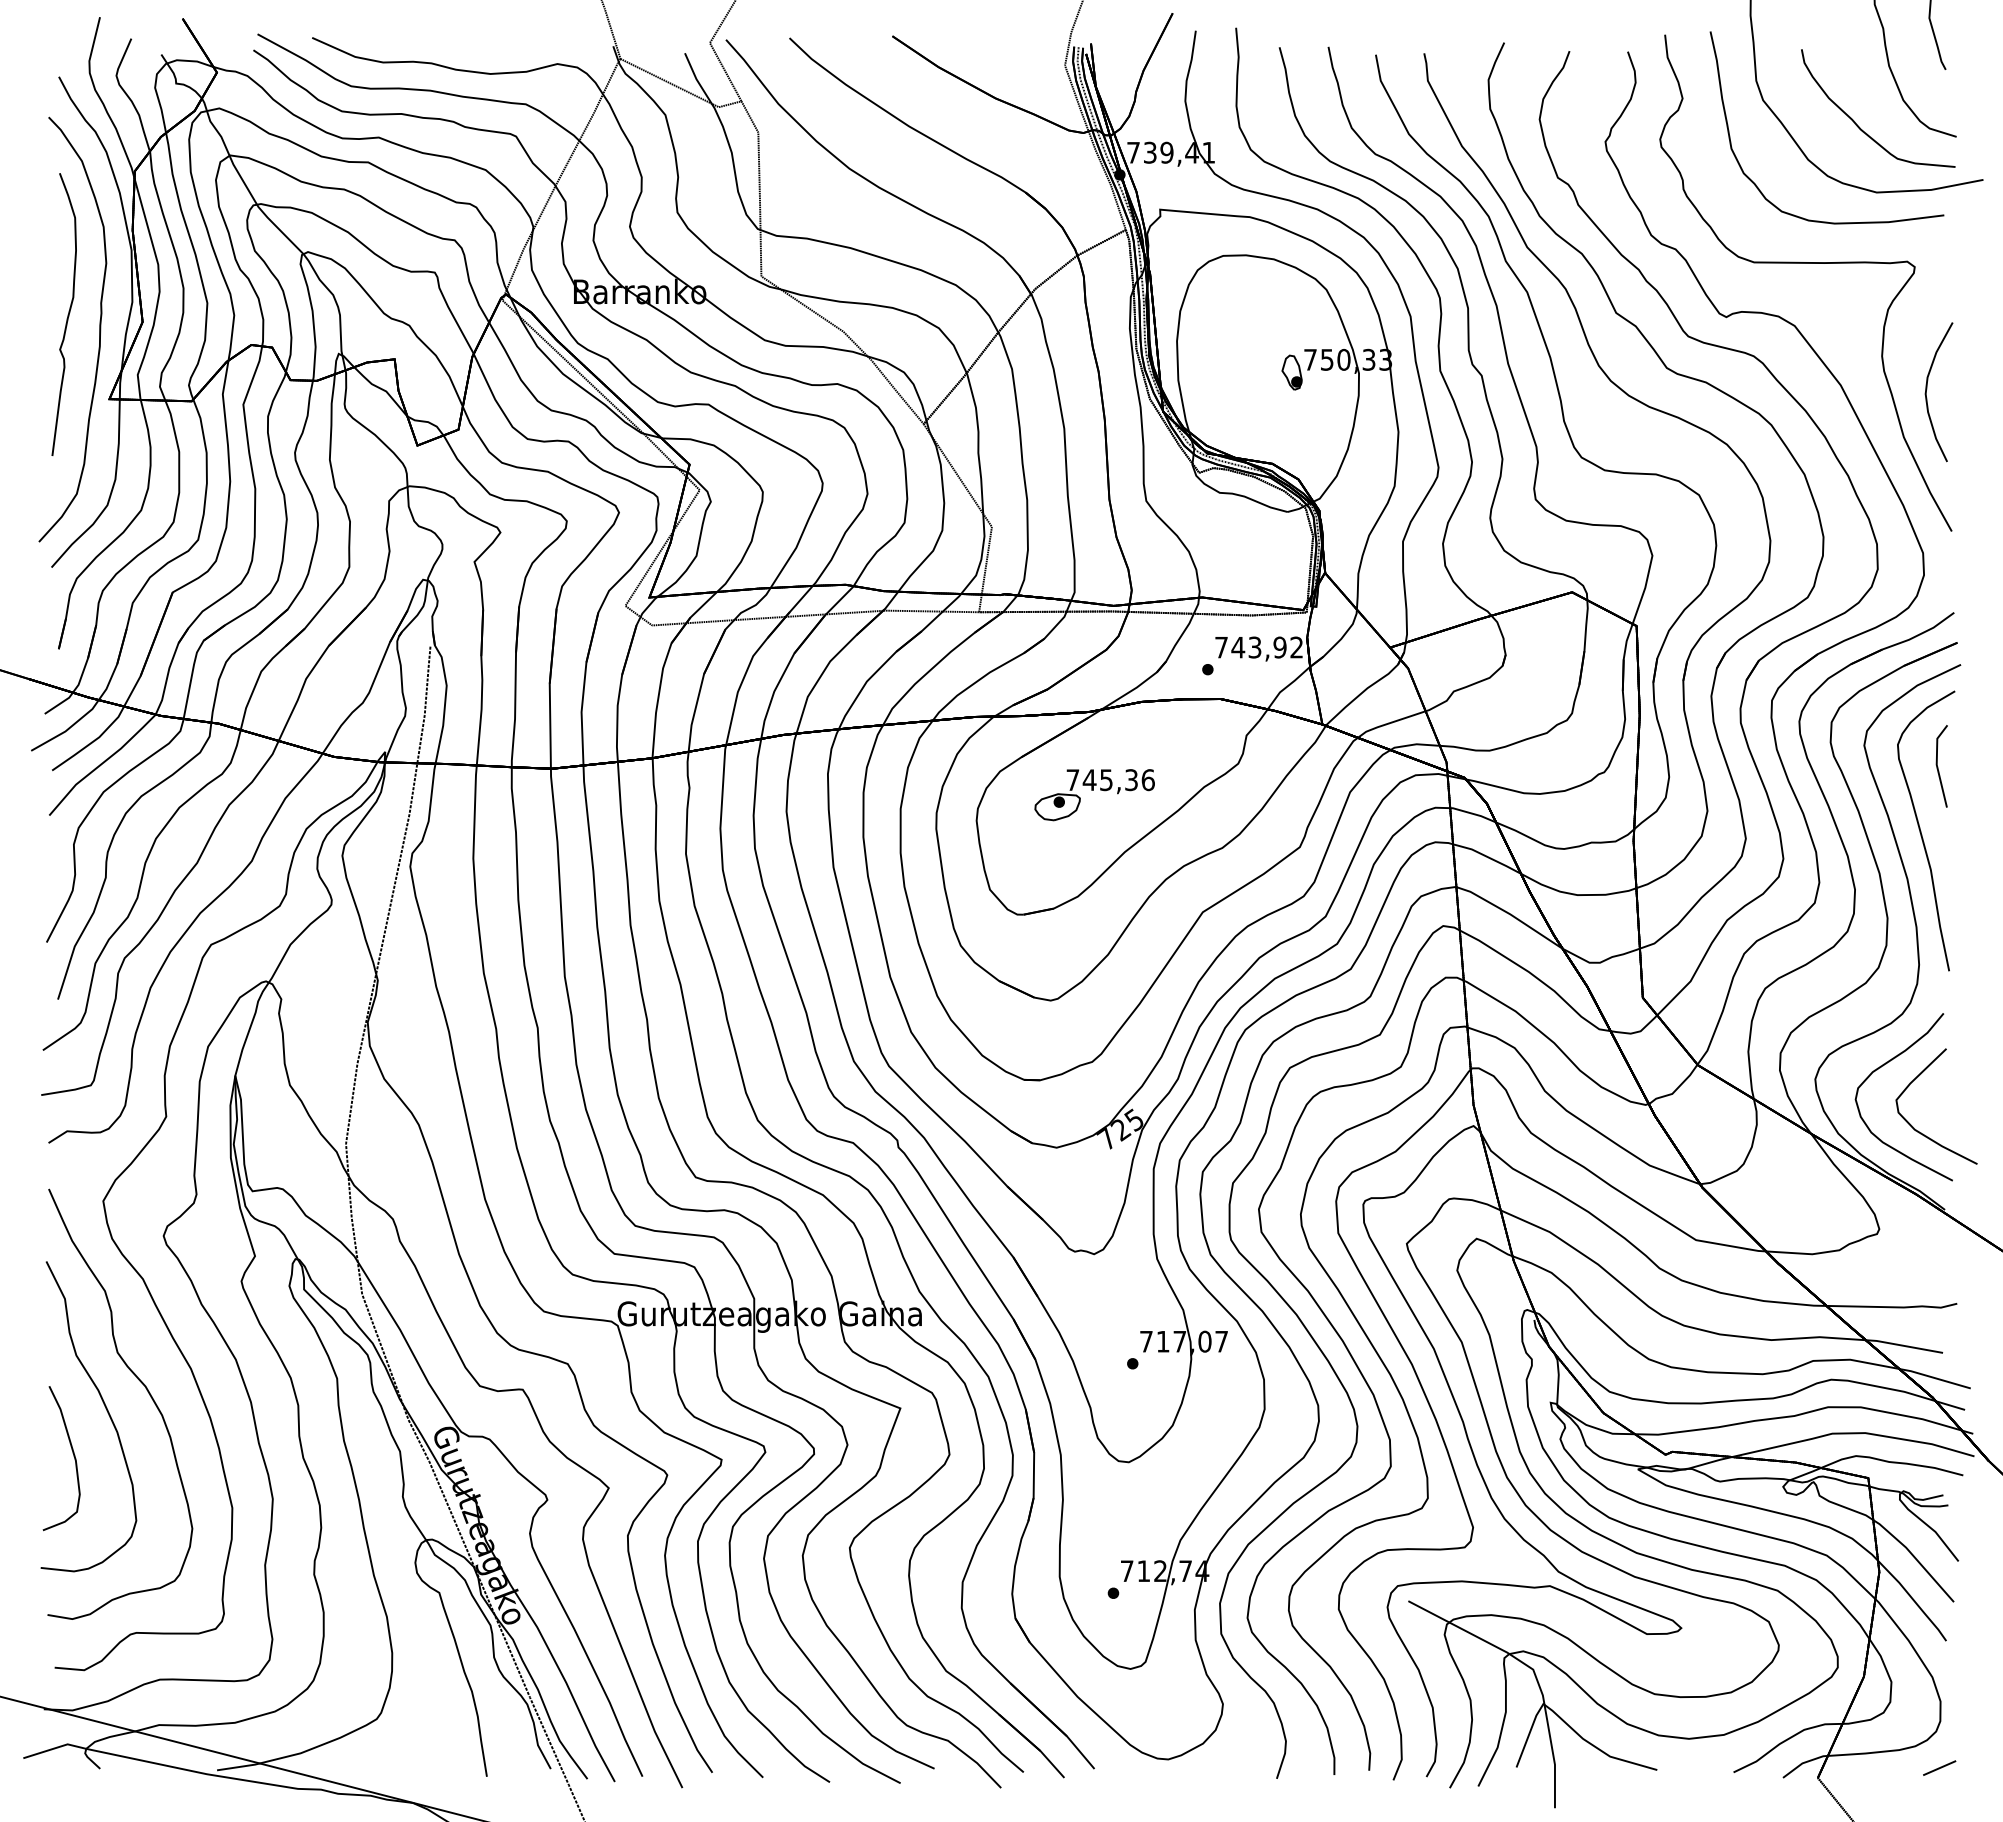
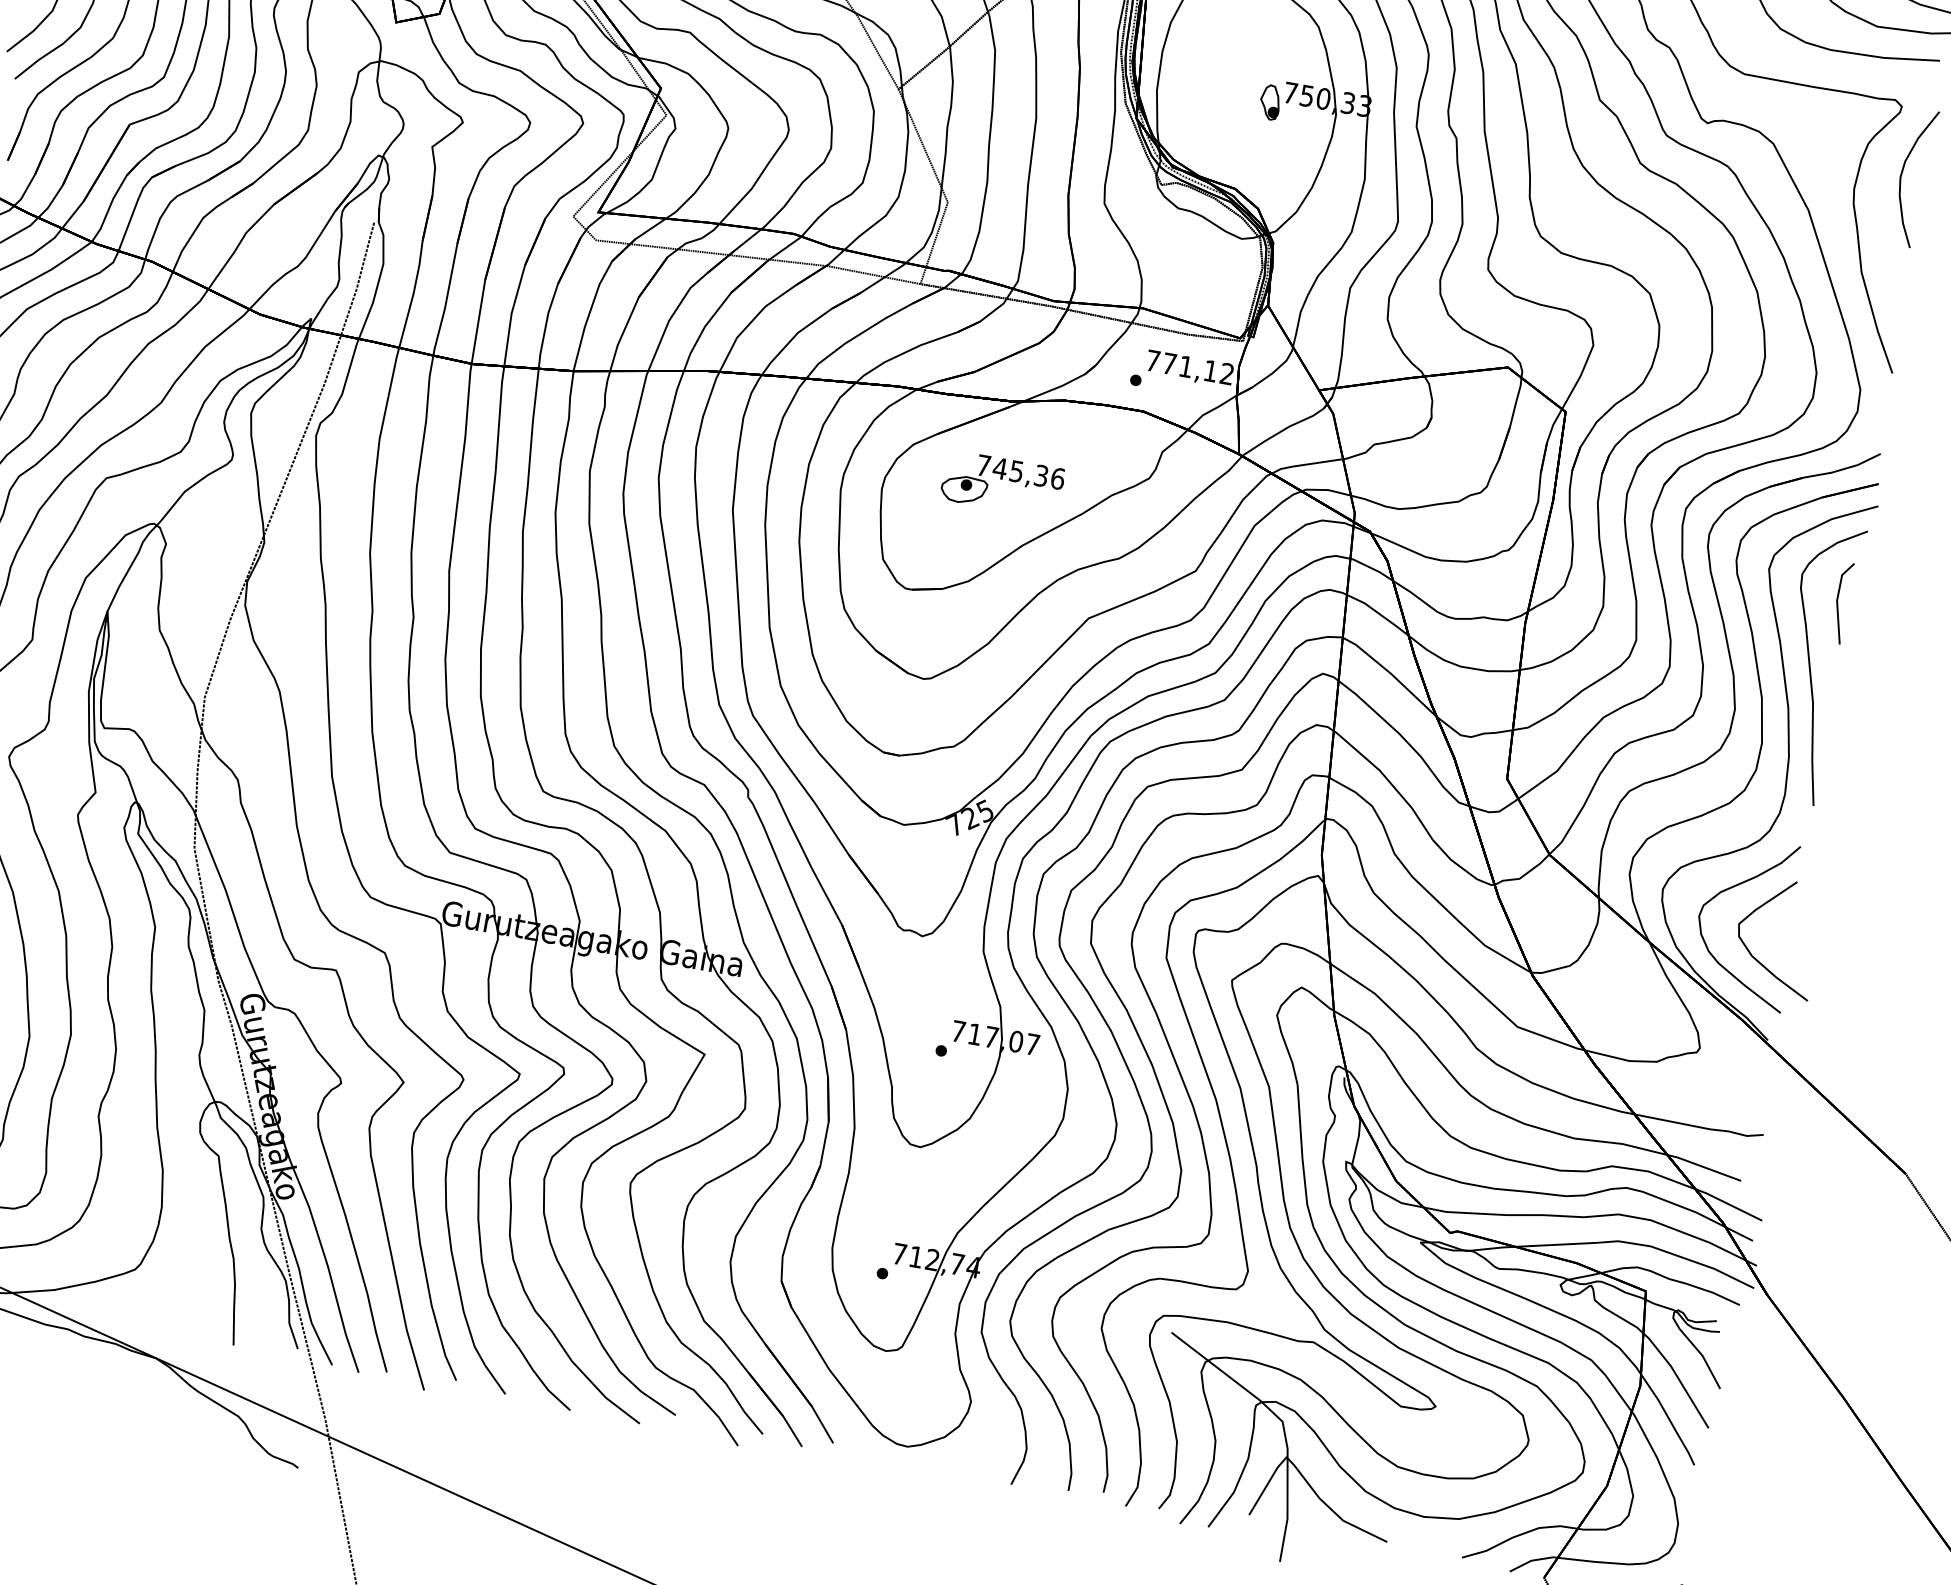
curve: (1927, 389) -> (1903, 173), moved
text: (1258, 647) -> (1189, 367), 743,92 -> 771,12

